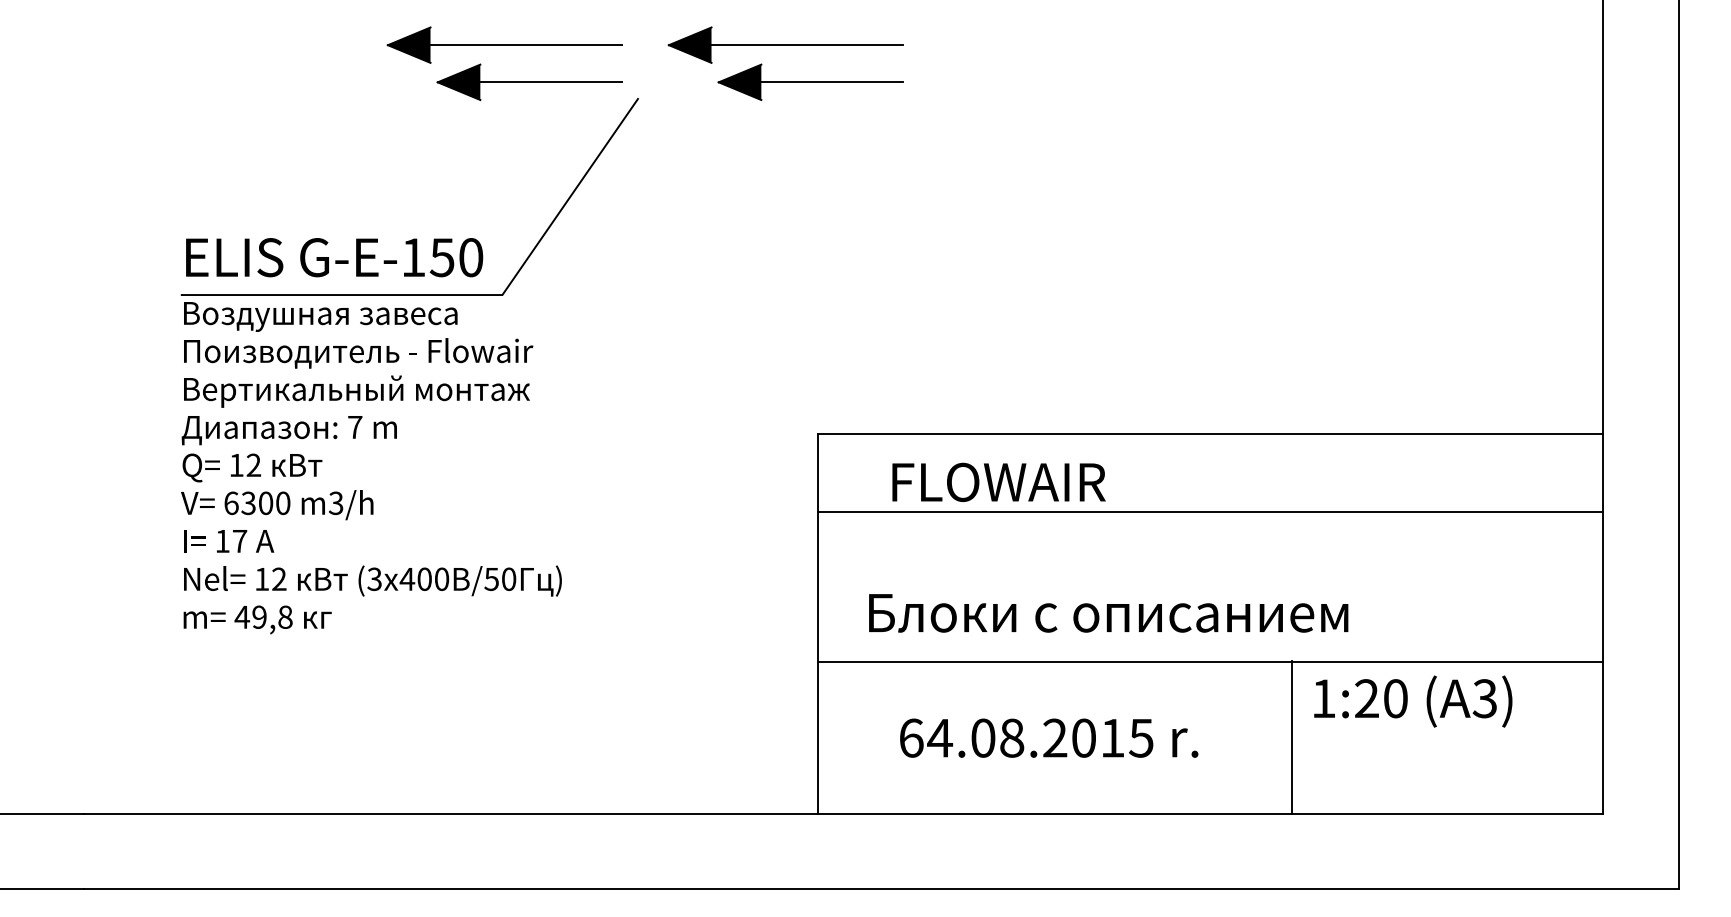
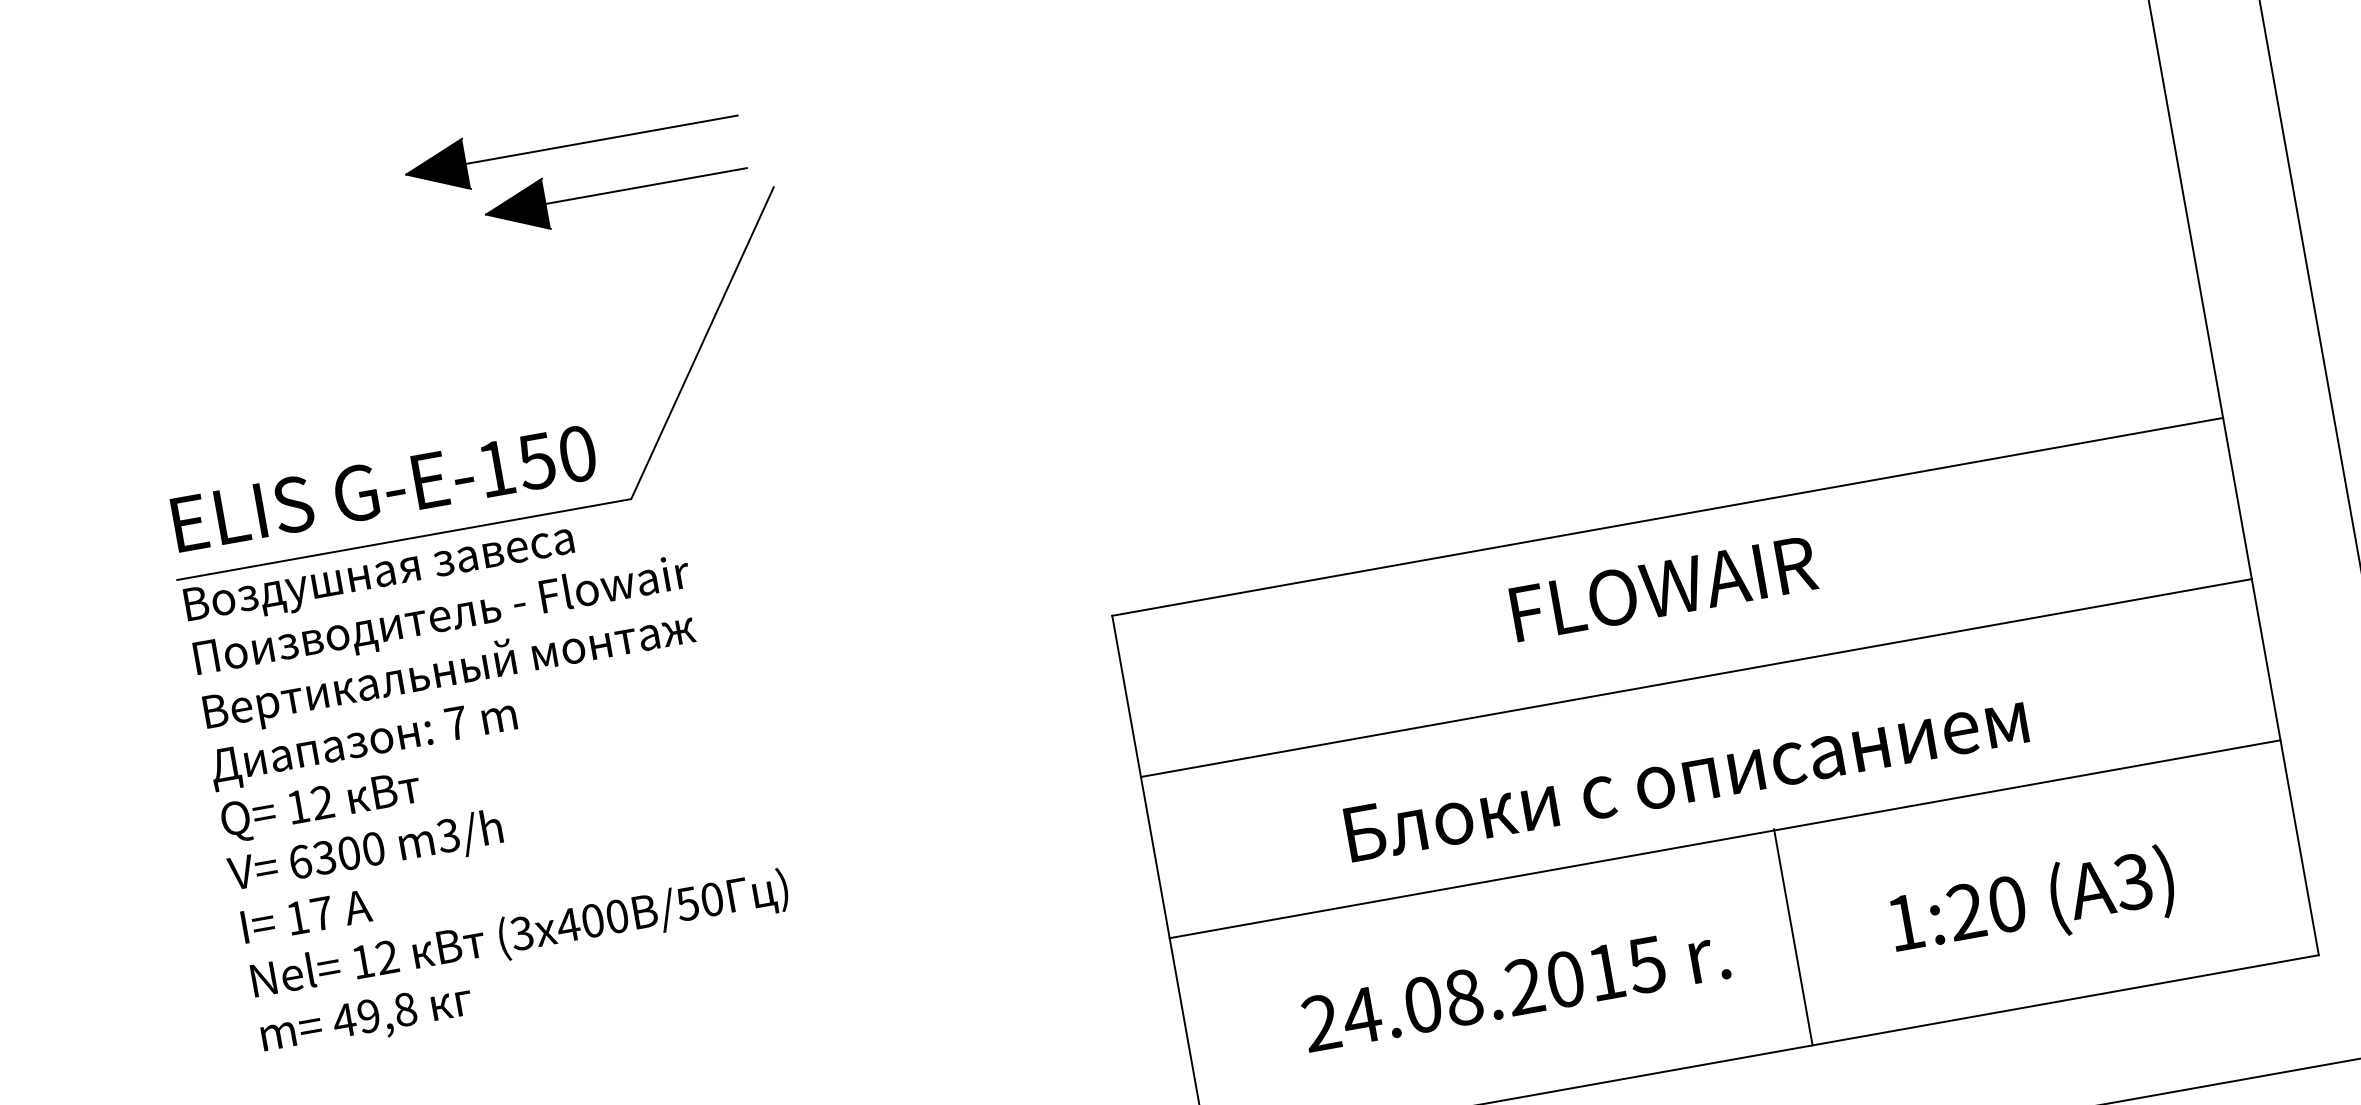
part: (785, 45) -> (968, 74), removed
text: (998, 481) -> (1662, 587), moved
line: (1210, 511) -> (1696, 677), moved
text: (1108, 613) -> (1686, 775), moved
text: (1413, 701) -> (2032, 903), moved
line: (1292, 736) -> (1793, 936), moved
text: (911, 737) -> (1321, 1021), 64.08.2015 -> 24.08.2015

